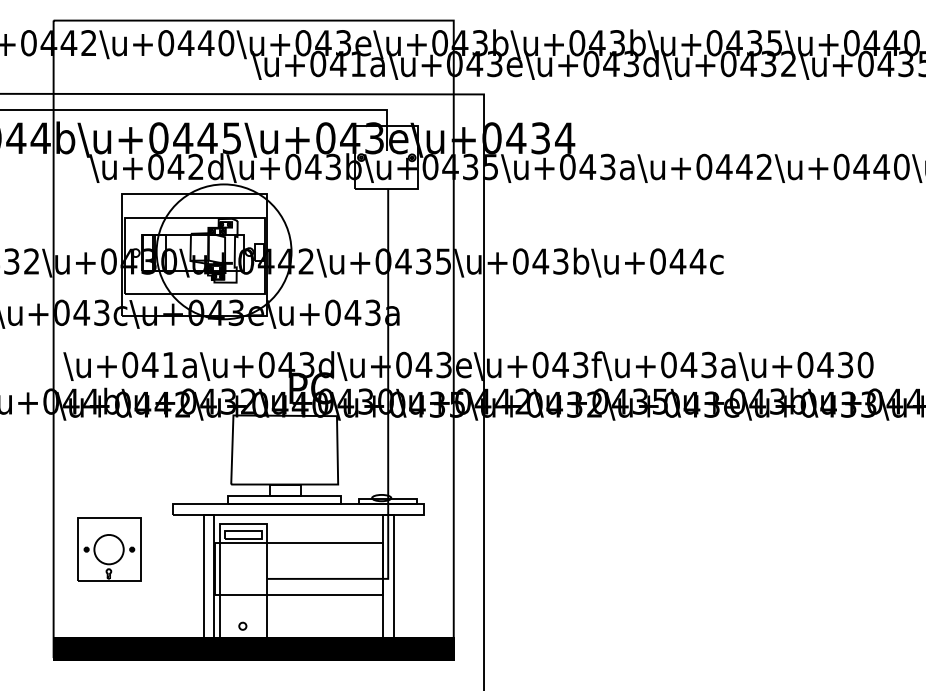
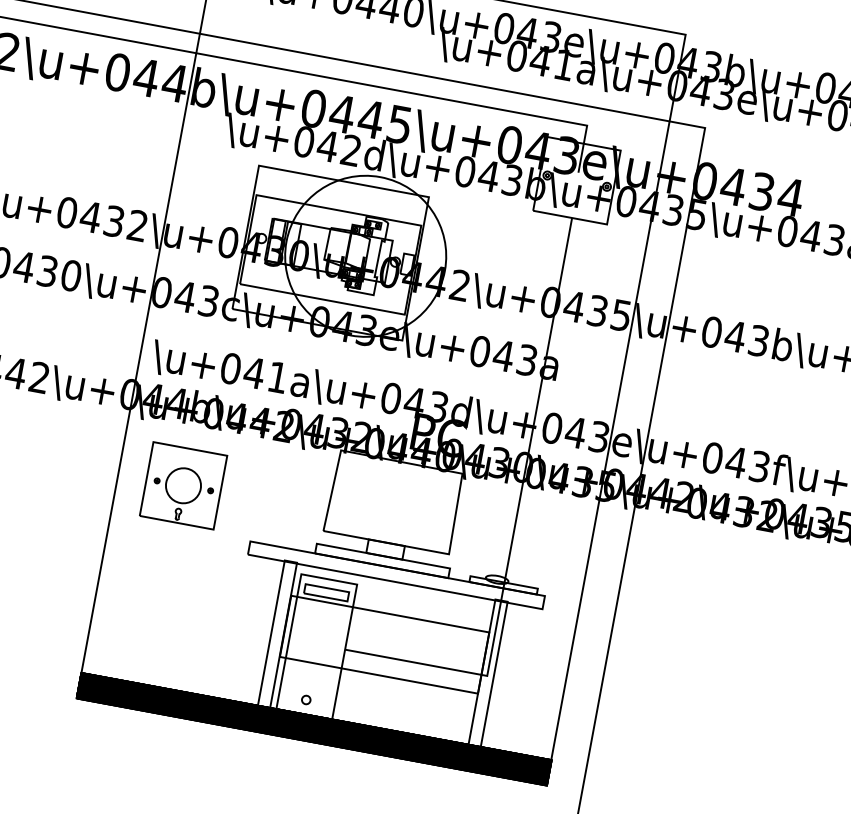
part: (109, 549) -> (184, 485), moved

